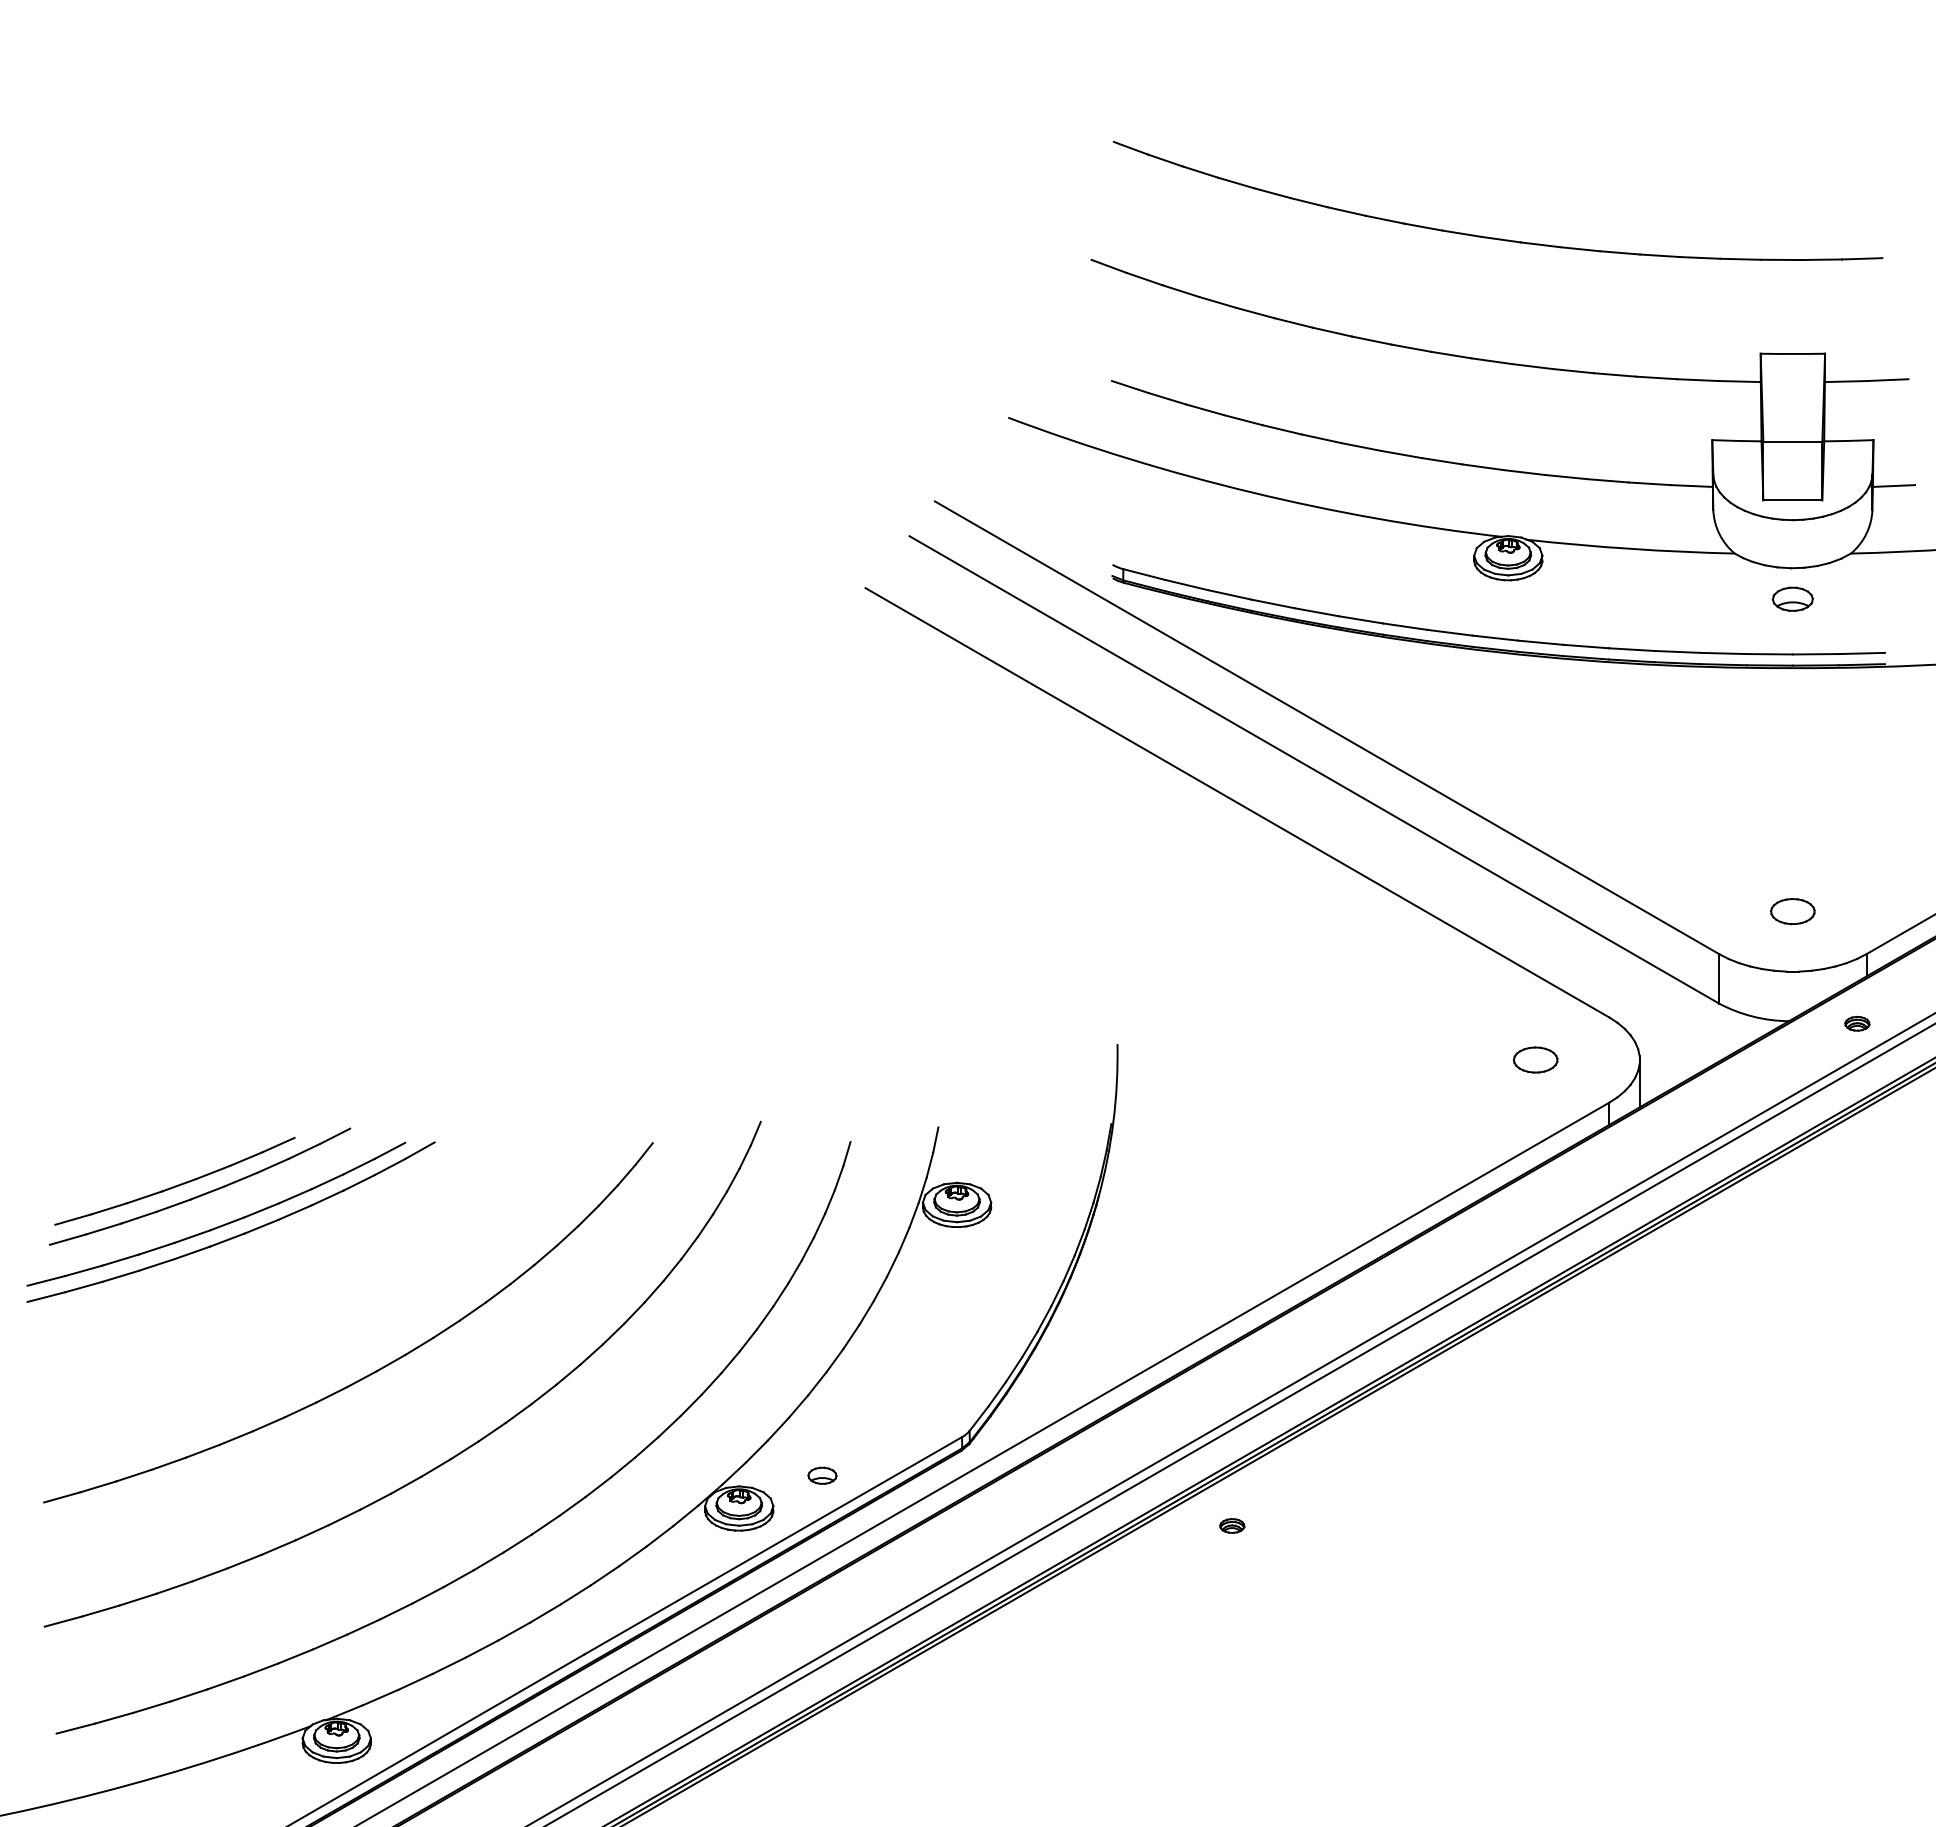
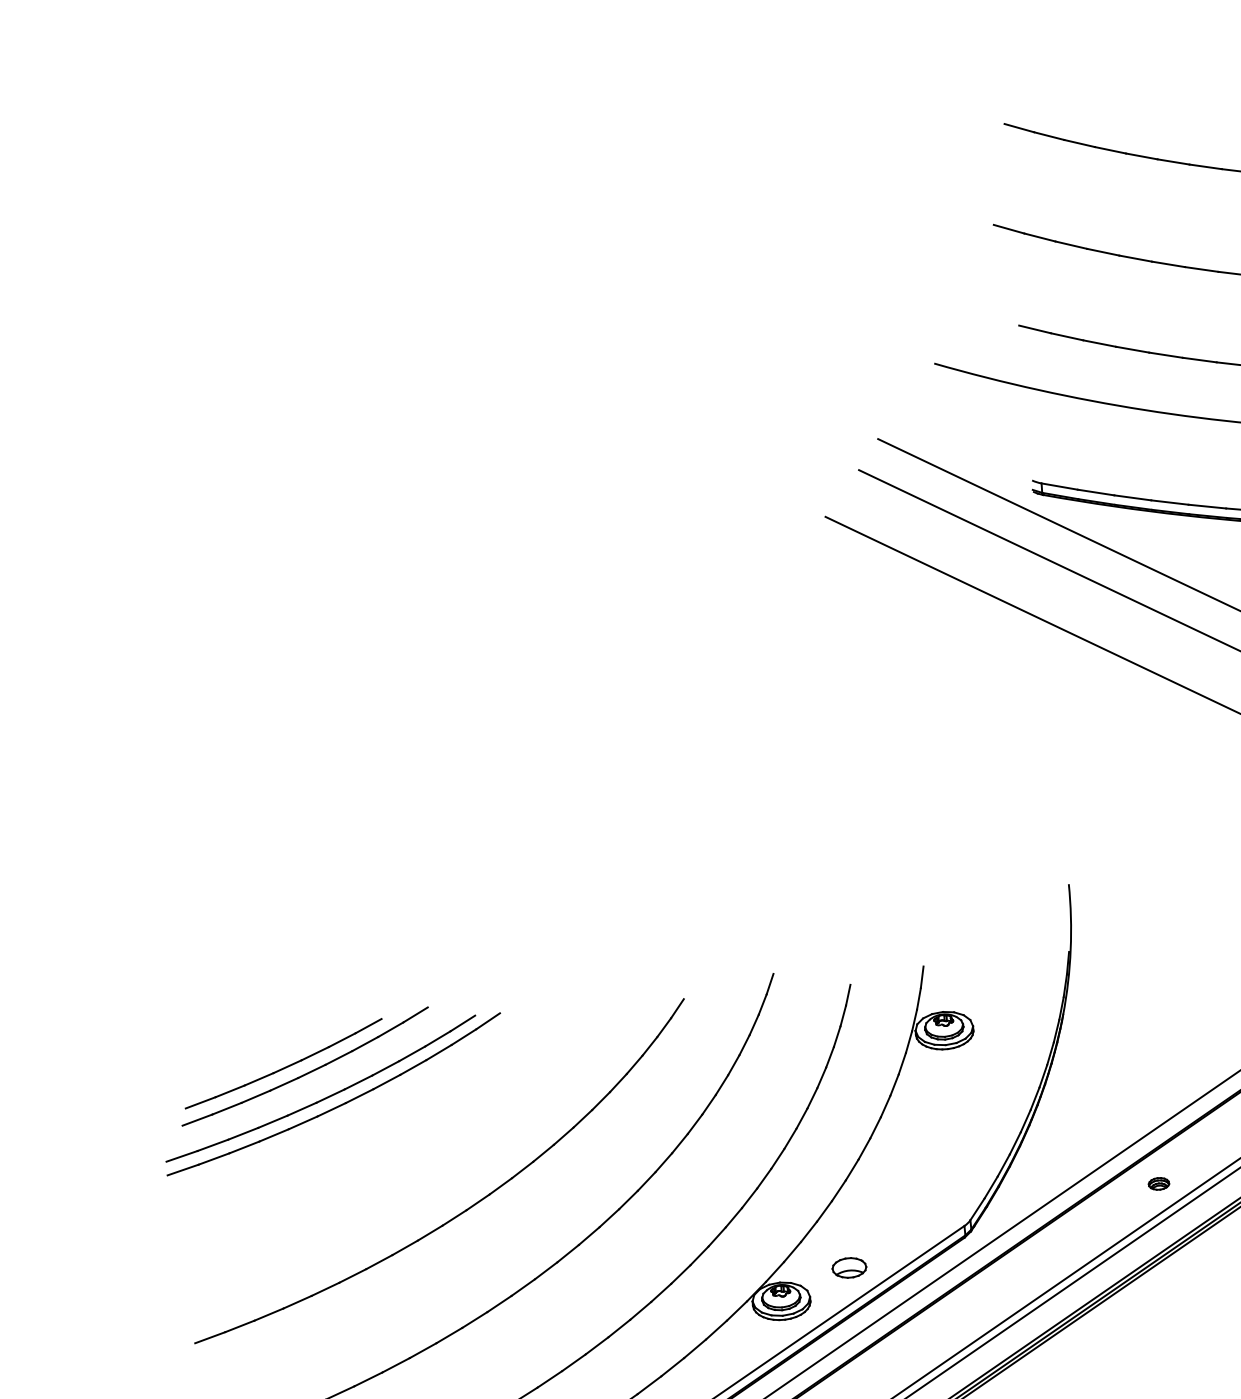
part: (822, 1475) -> (849, 1267), size x1.43
part: (1232, 1525) -> (1159, 1183), moved

